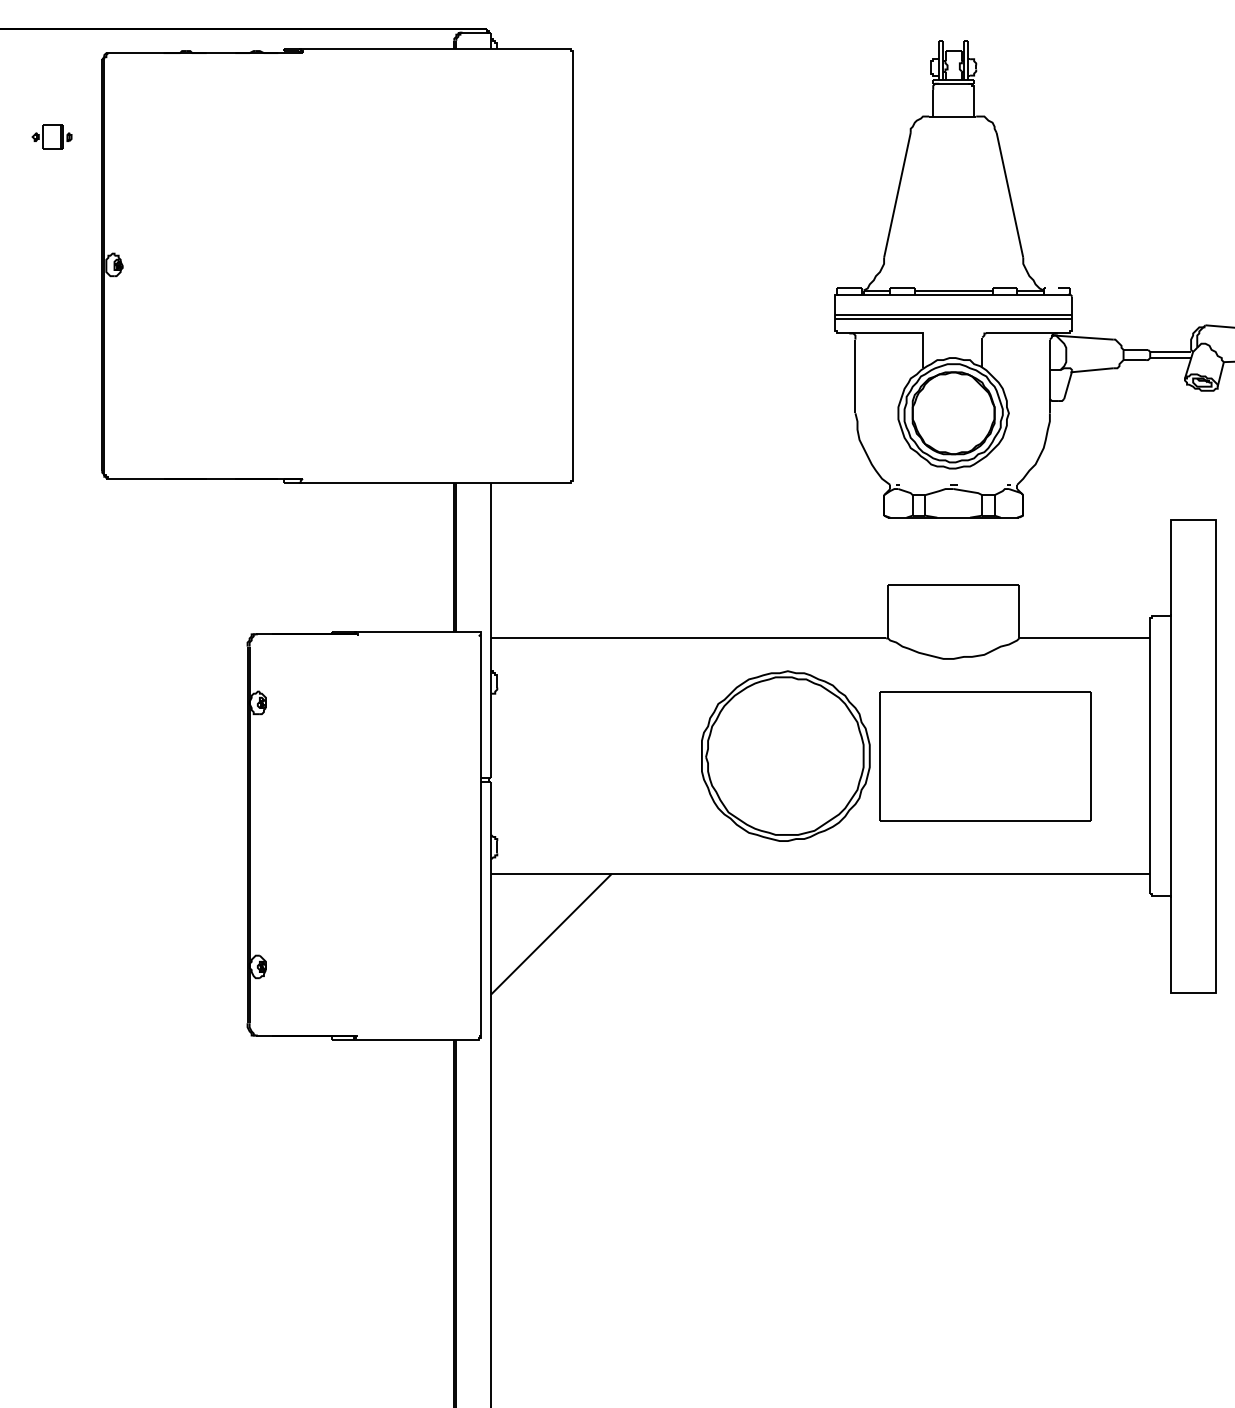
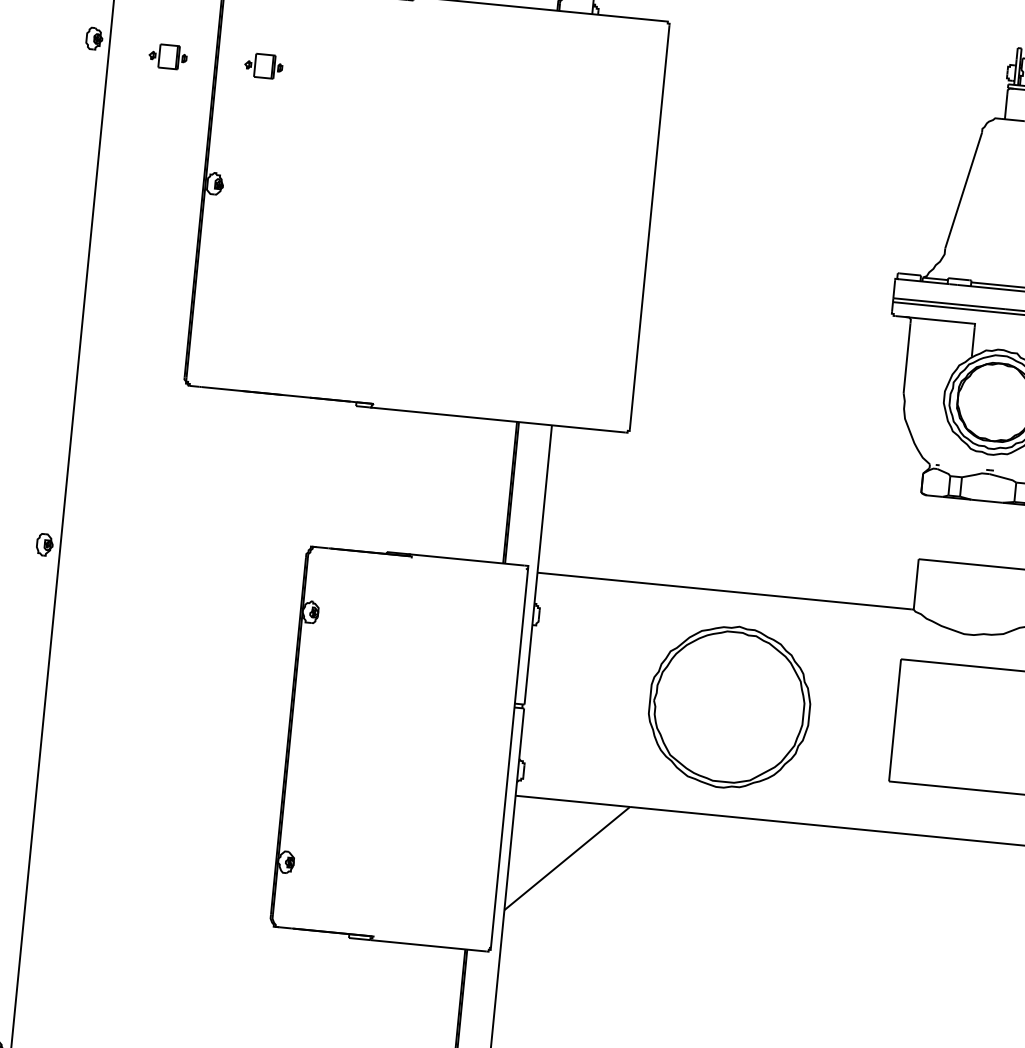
part: (152, 136) -> (263, 65), added
part: (785, 755) -> (729, 706), moved

